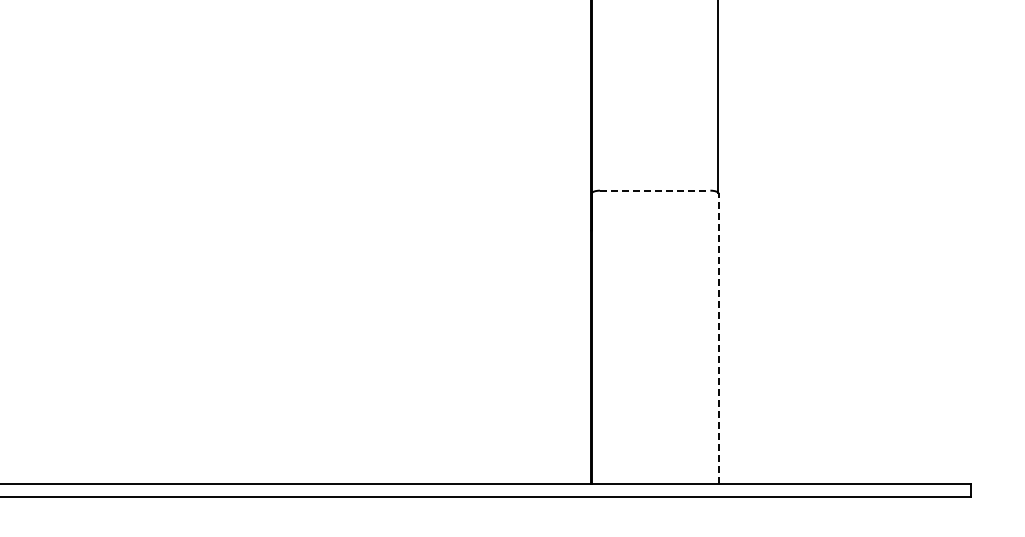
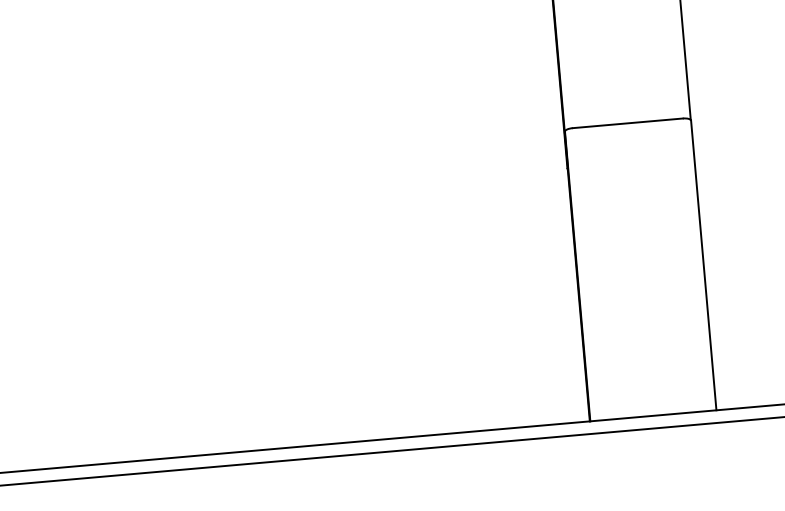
line: (655, 190) -> (628, 123), dashed -> solid
line: (718, 338) -> (703, 265), dashed -> solid

